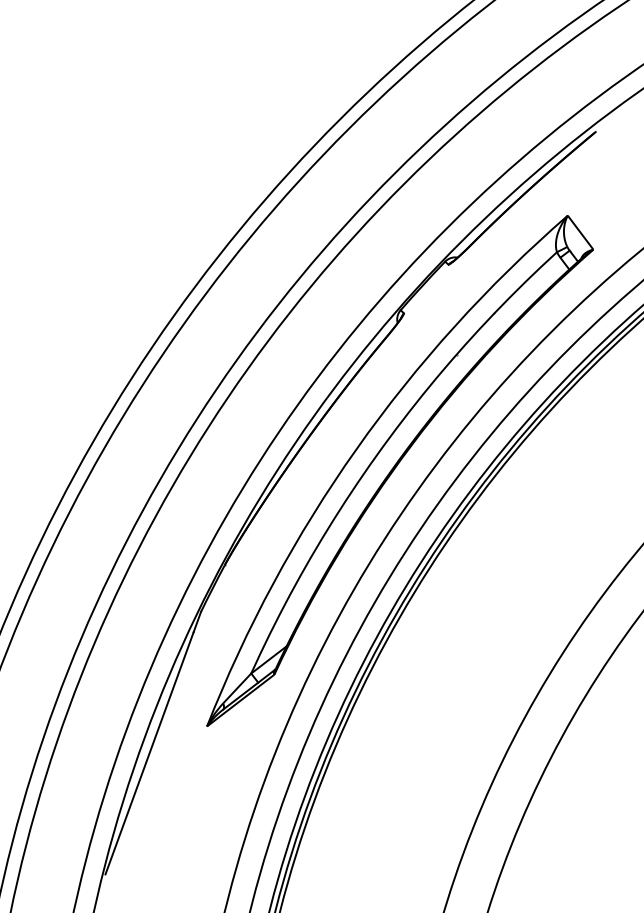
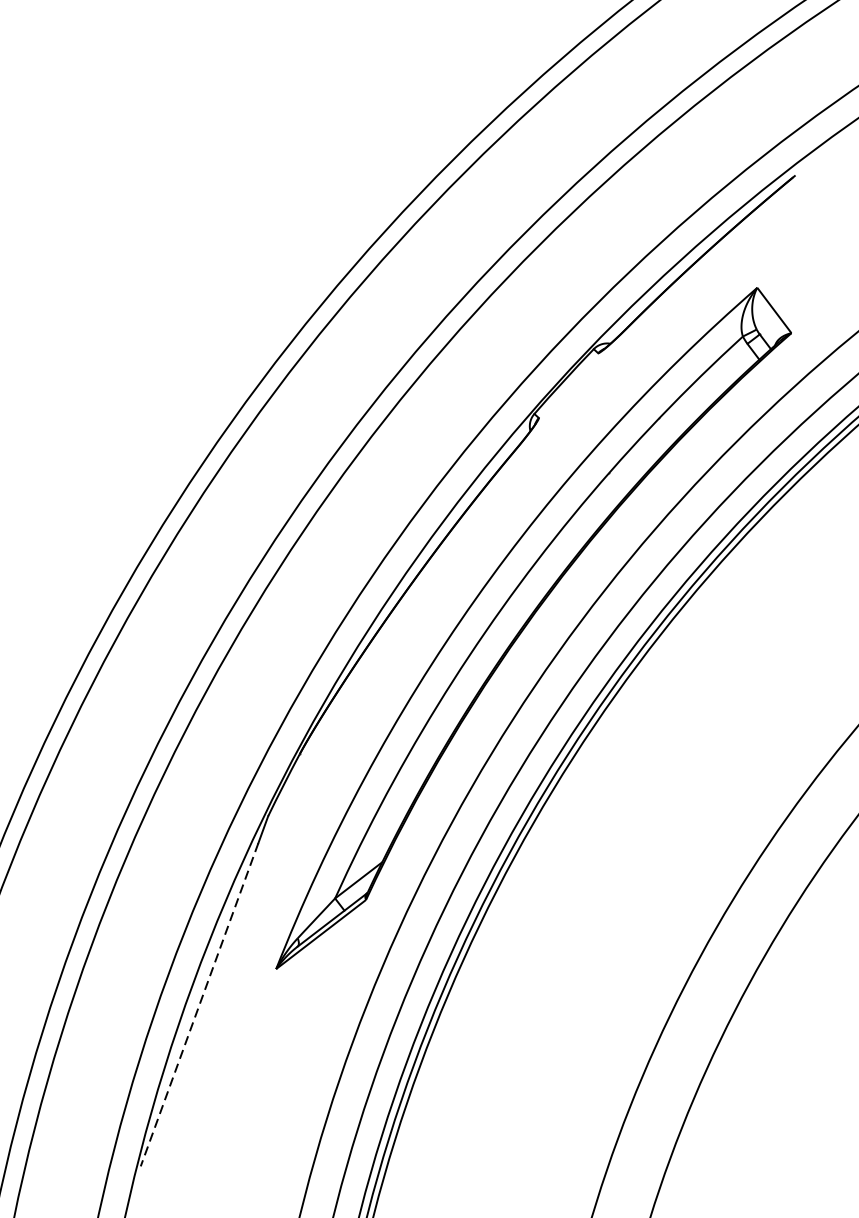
line: (149, 753) -> (199, 1005), solid -> dashed

